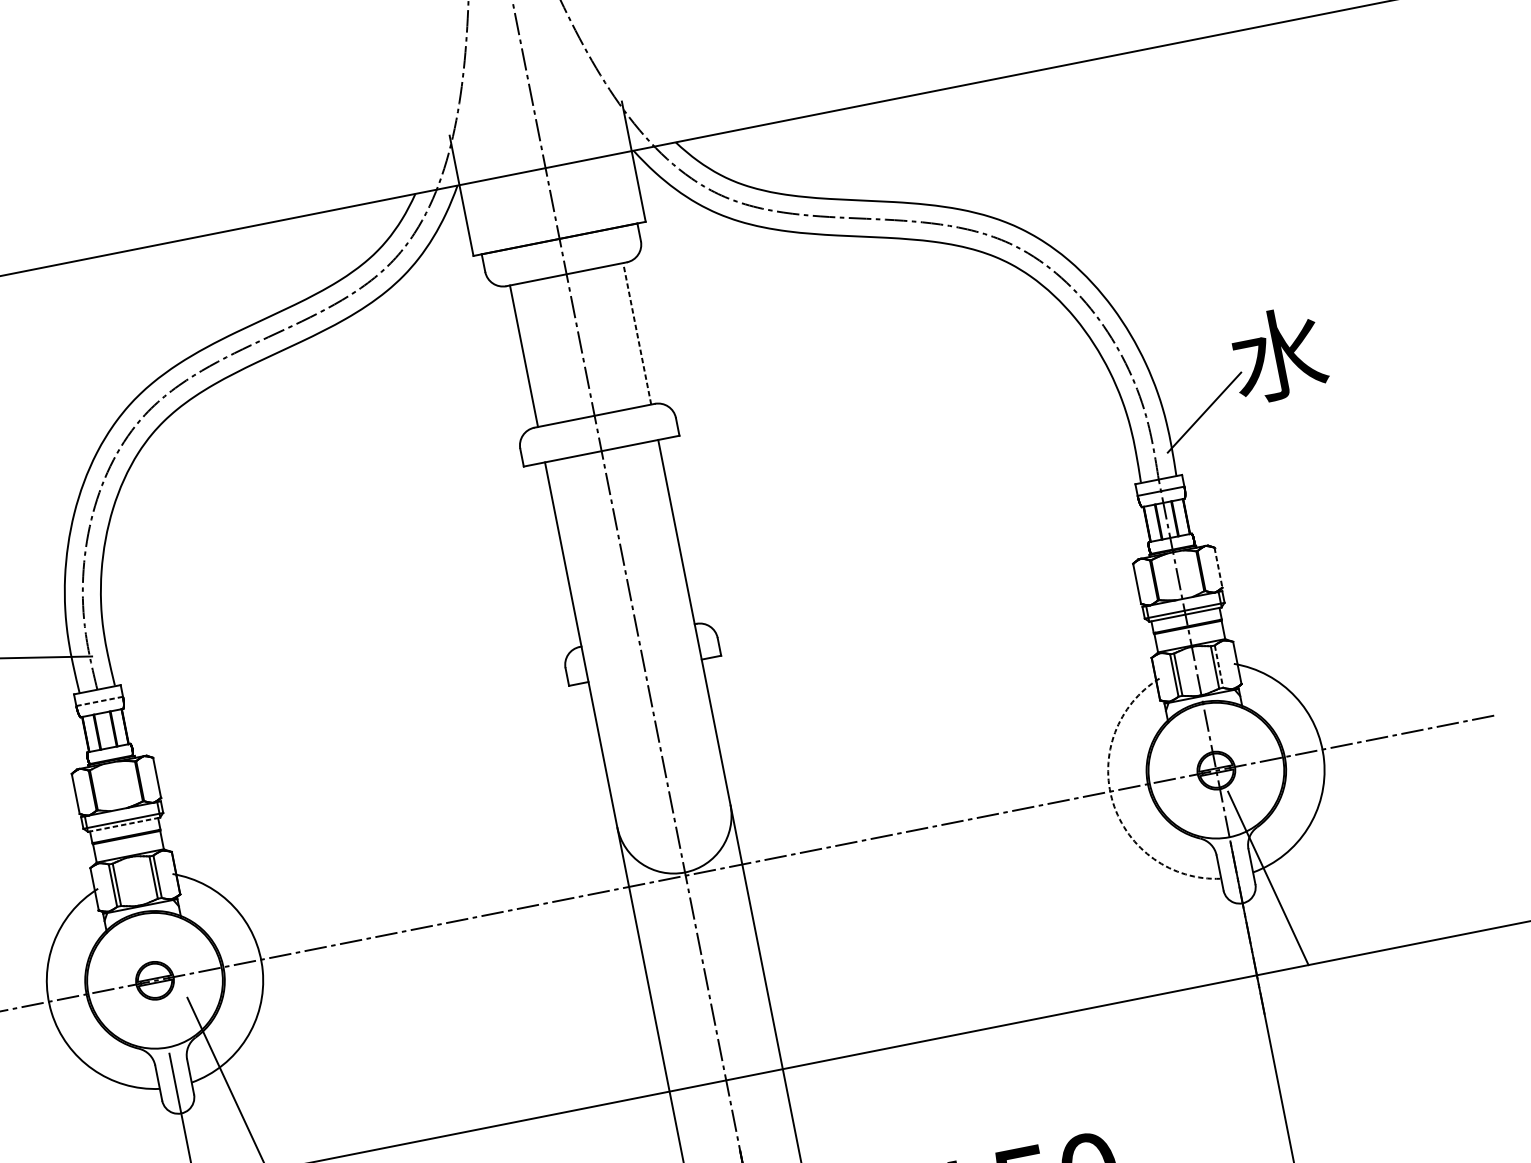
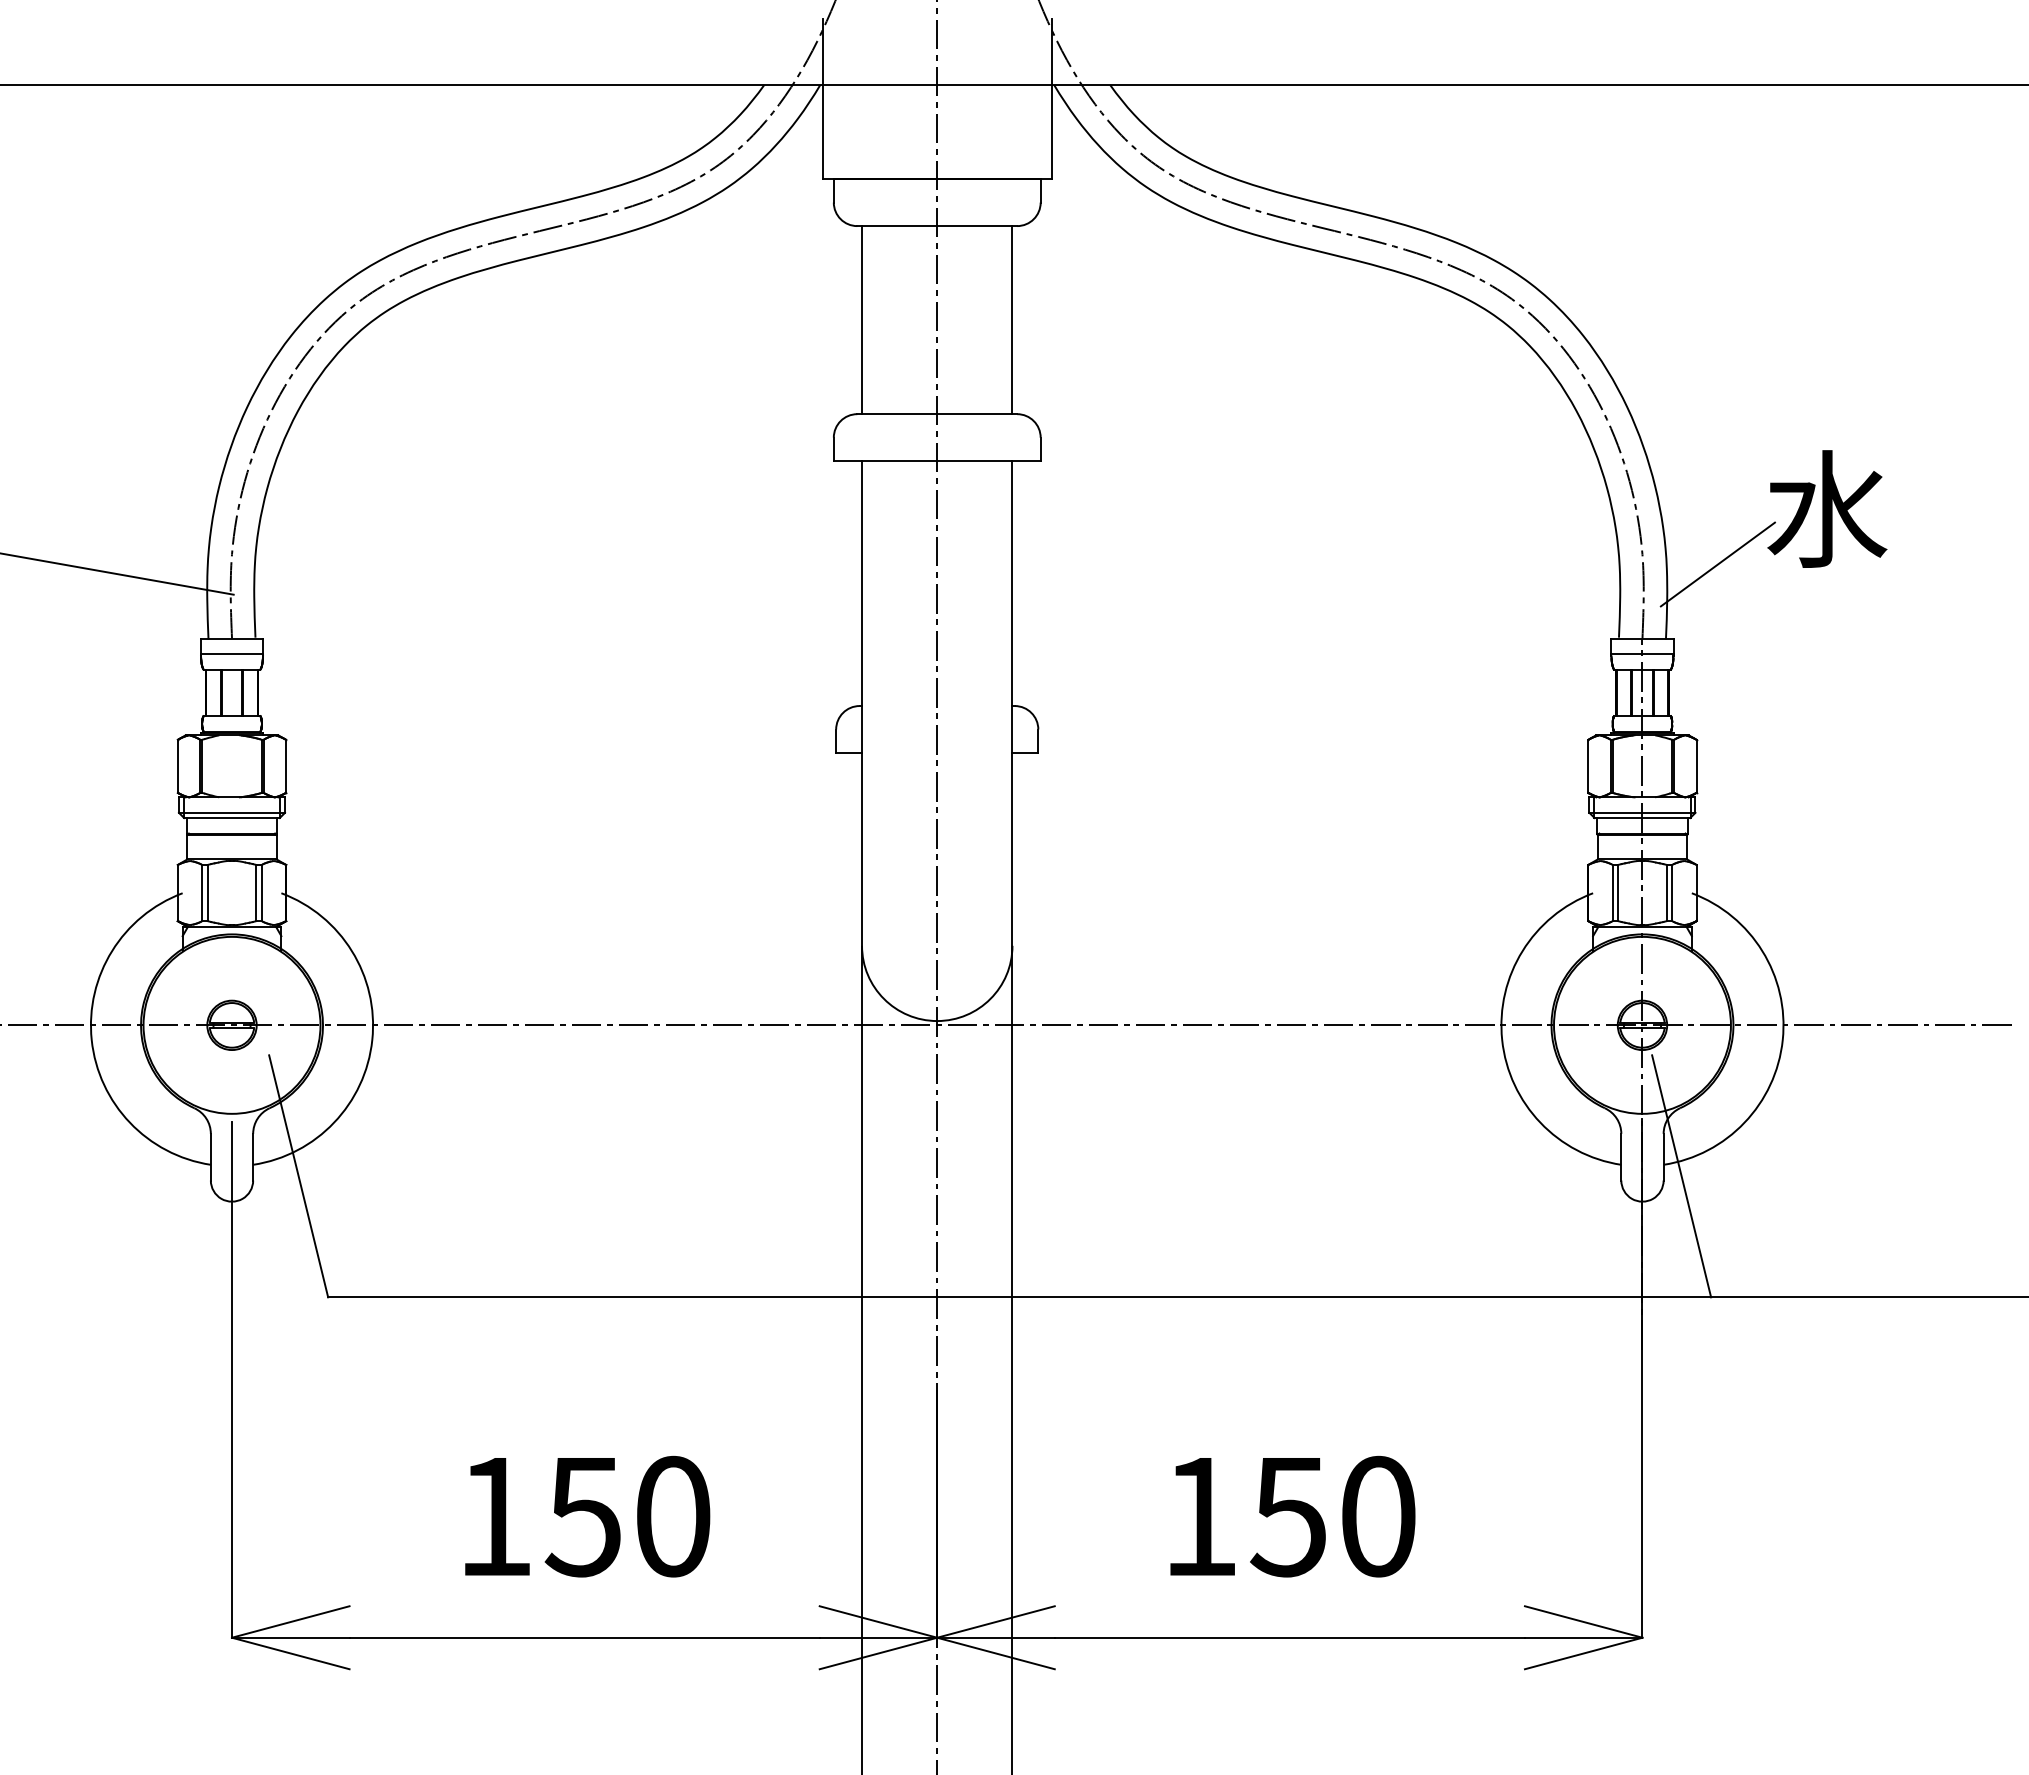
line: (637, 333) -> (1012, 319), dashed -> solid
line: (1218, 567) -> (1696, 766), dashed -> solid
line: (1219, 666) -> (1672, 893), dashed -> solid
line: (100, 701) -> (232, 654), dashed -> solid
arc: (1113, 802) -> (1502, 1039), dashed -> solid
line: (124, 825) -> (232, 818), dashed -> solid

